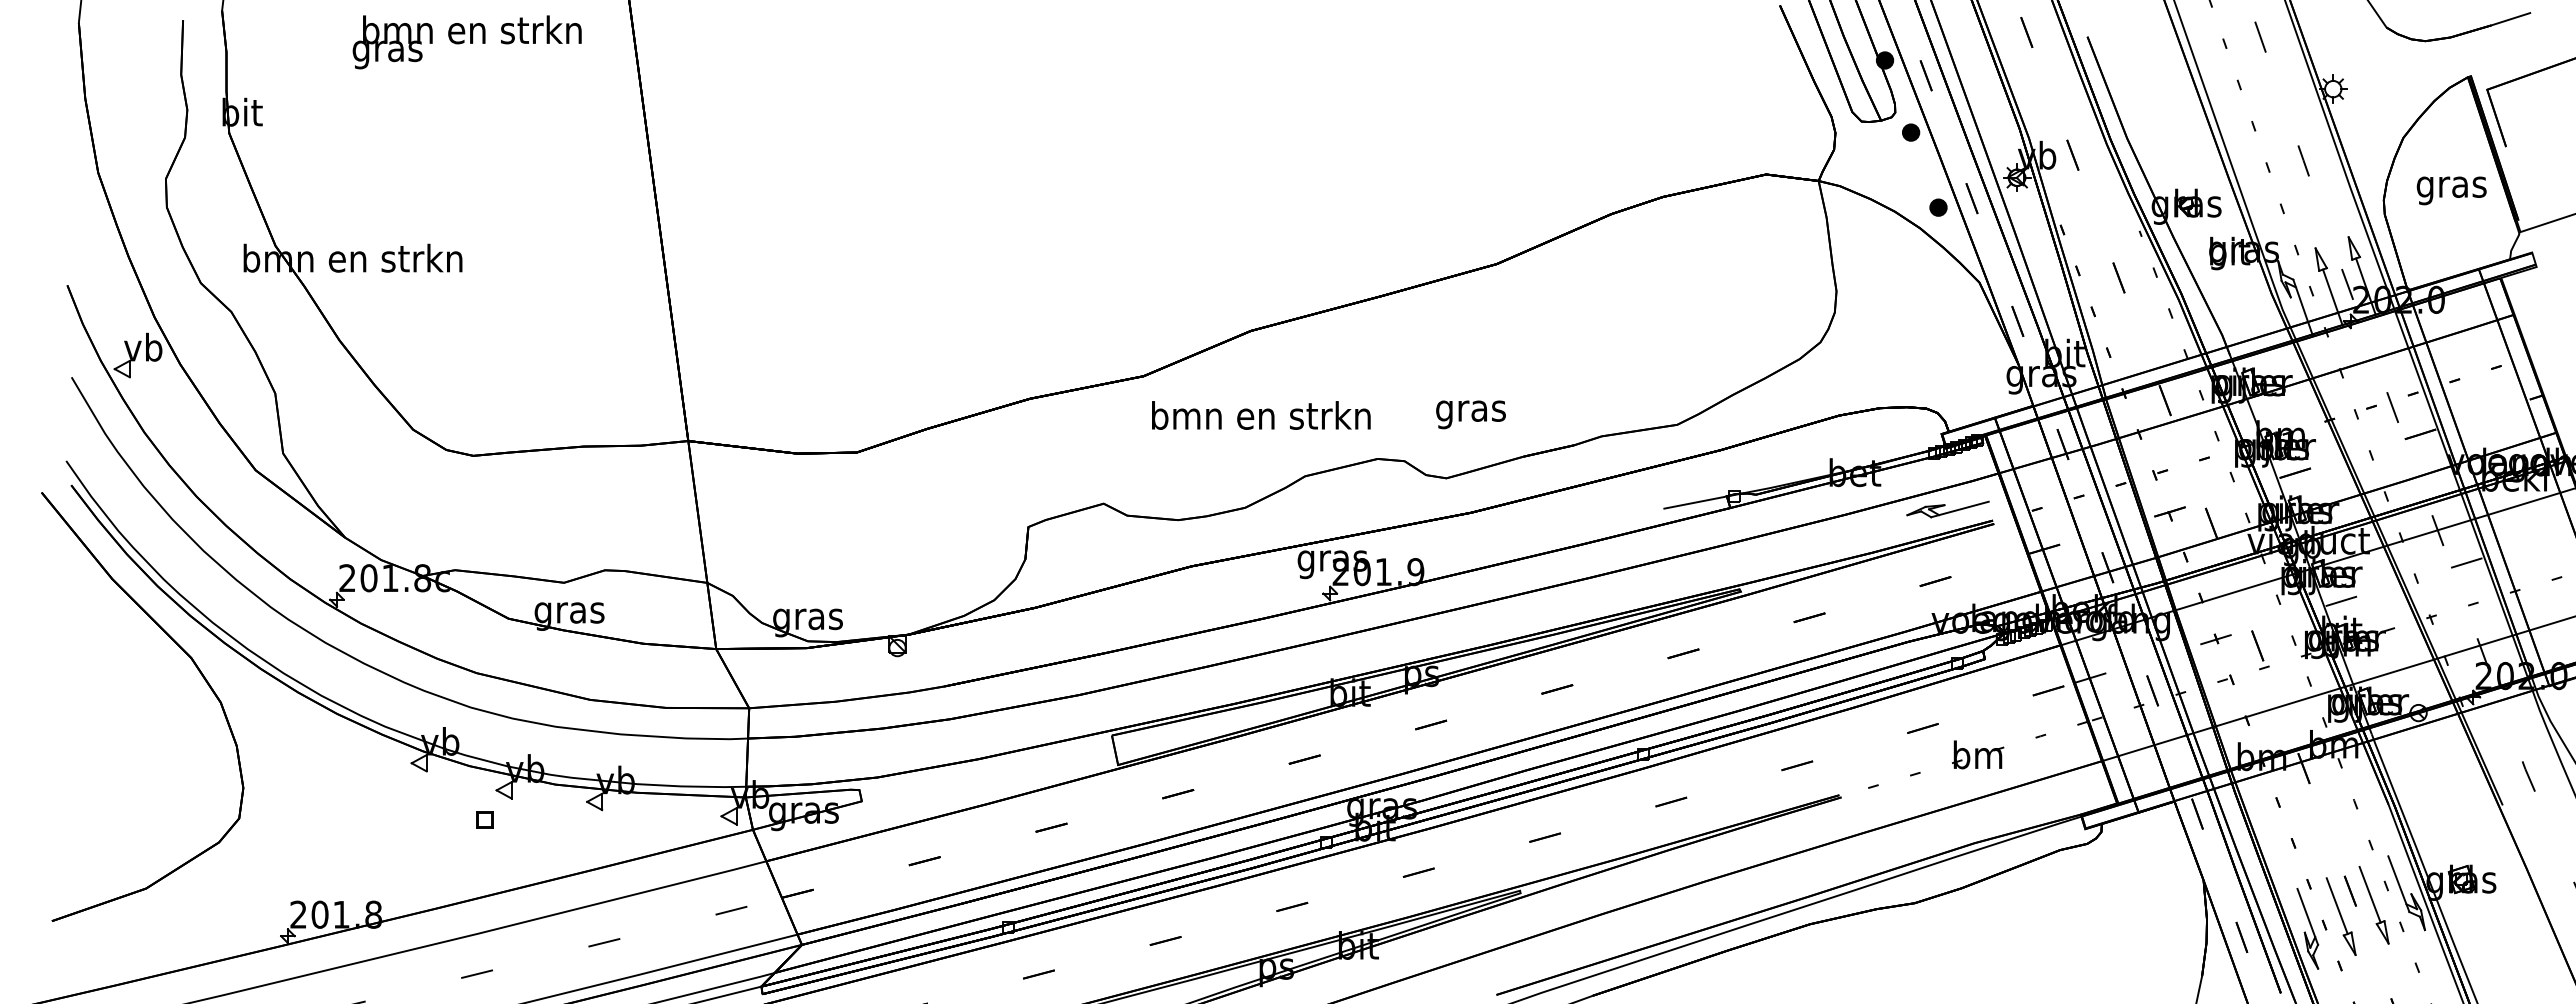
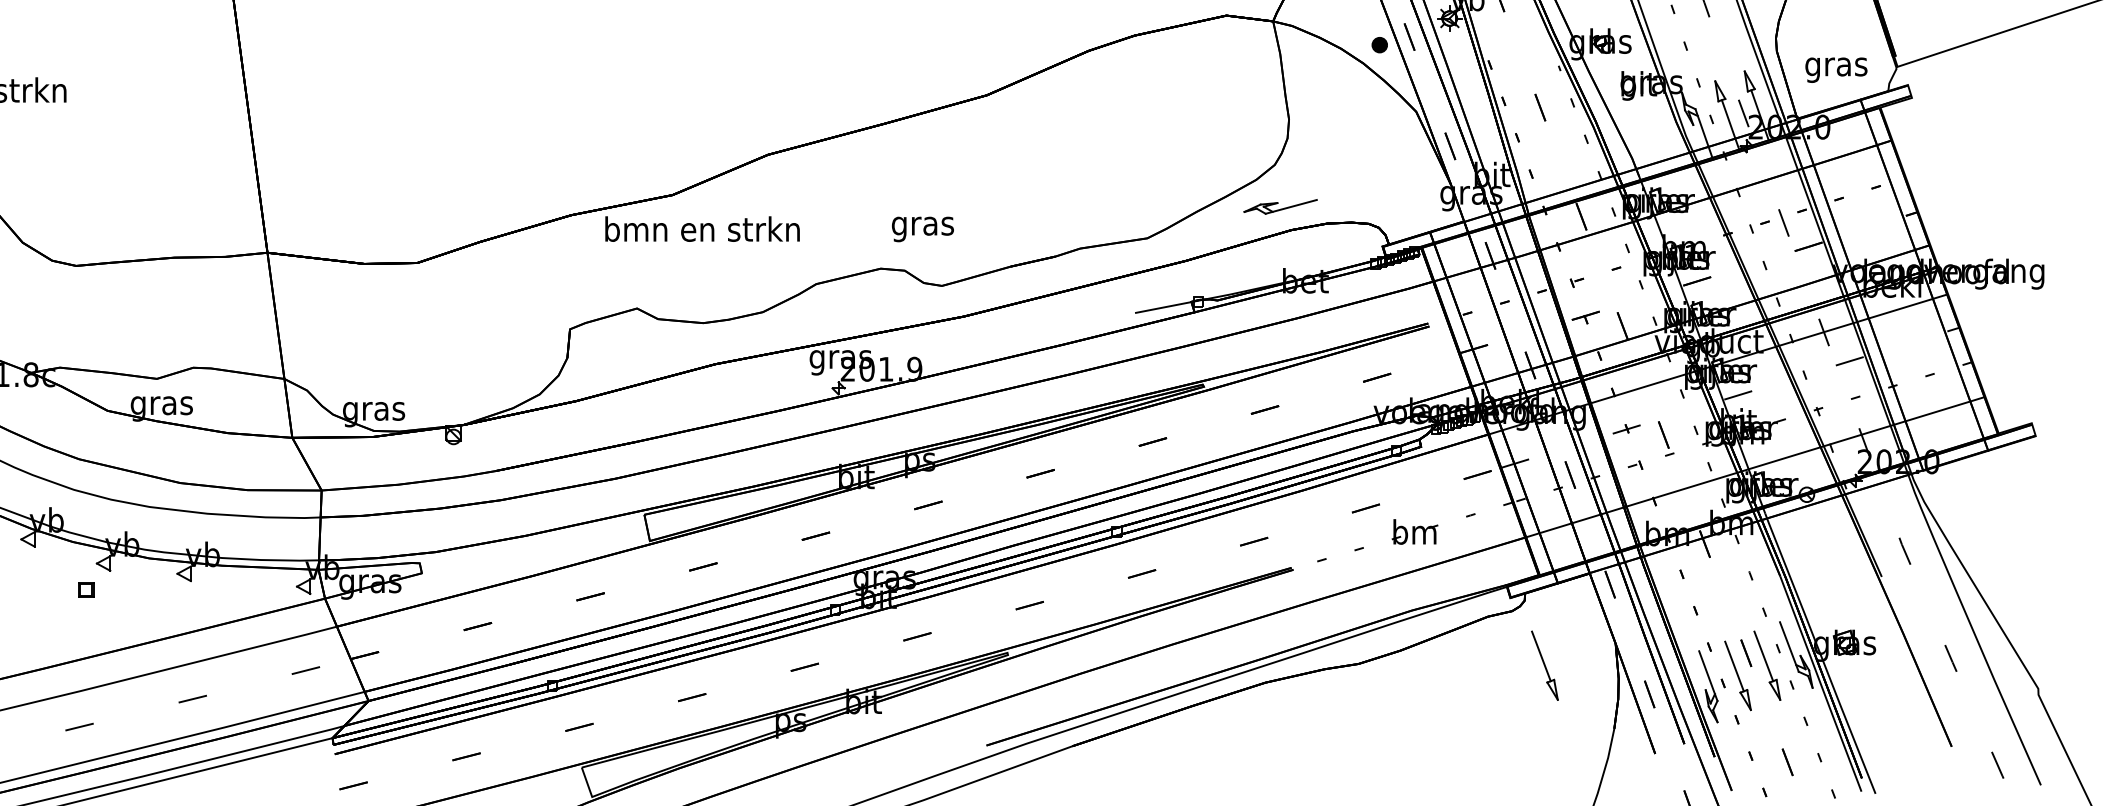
text: (2451, 190) -> (1836, 69), moved
text: (1470, 414) -> (922, 229), moved
text: (1261, 415) -> (702, 229), moved
part: (1947, 509) -> (1280, 206), moved
part: (2123, 905) -> (1544, 665), added

